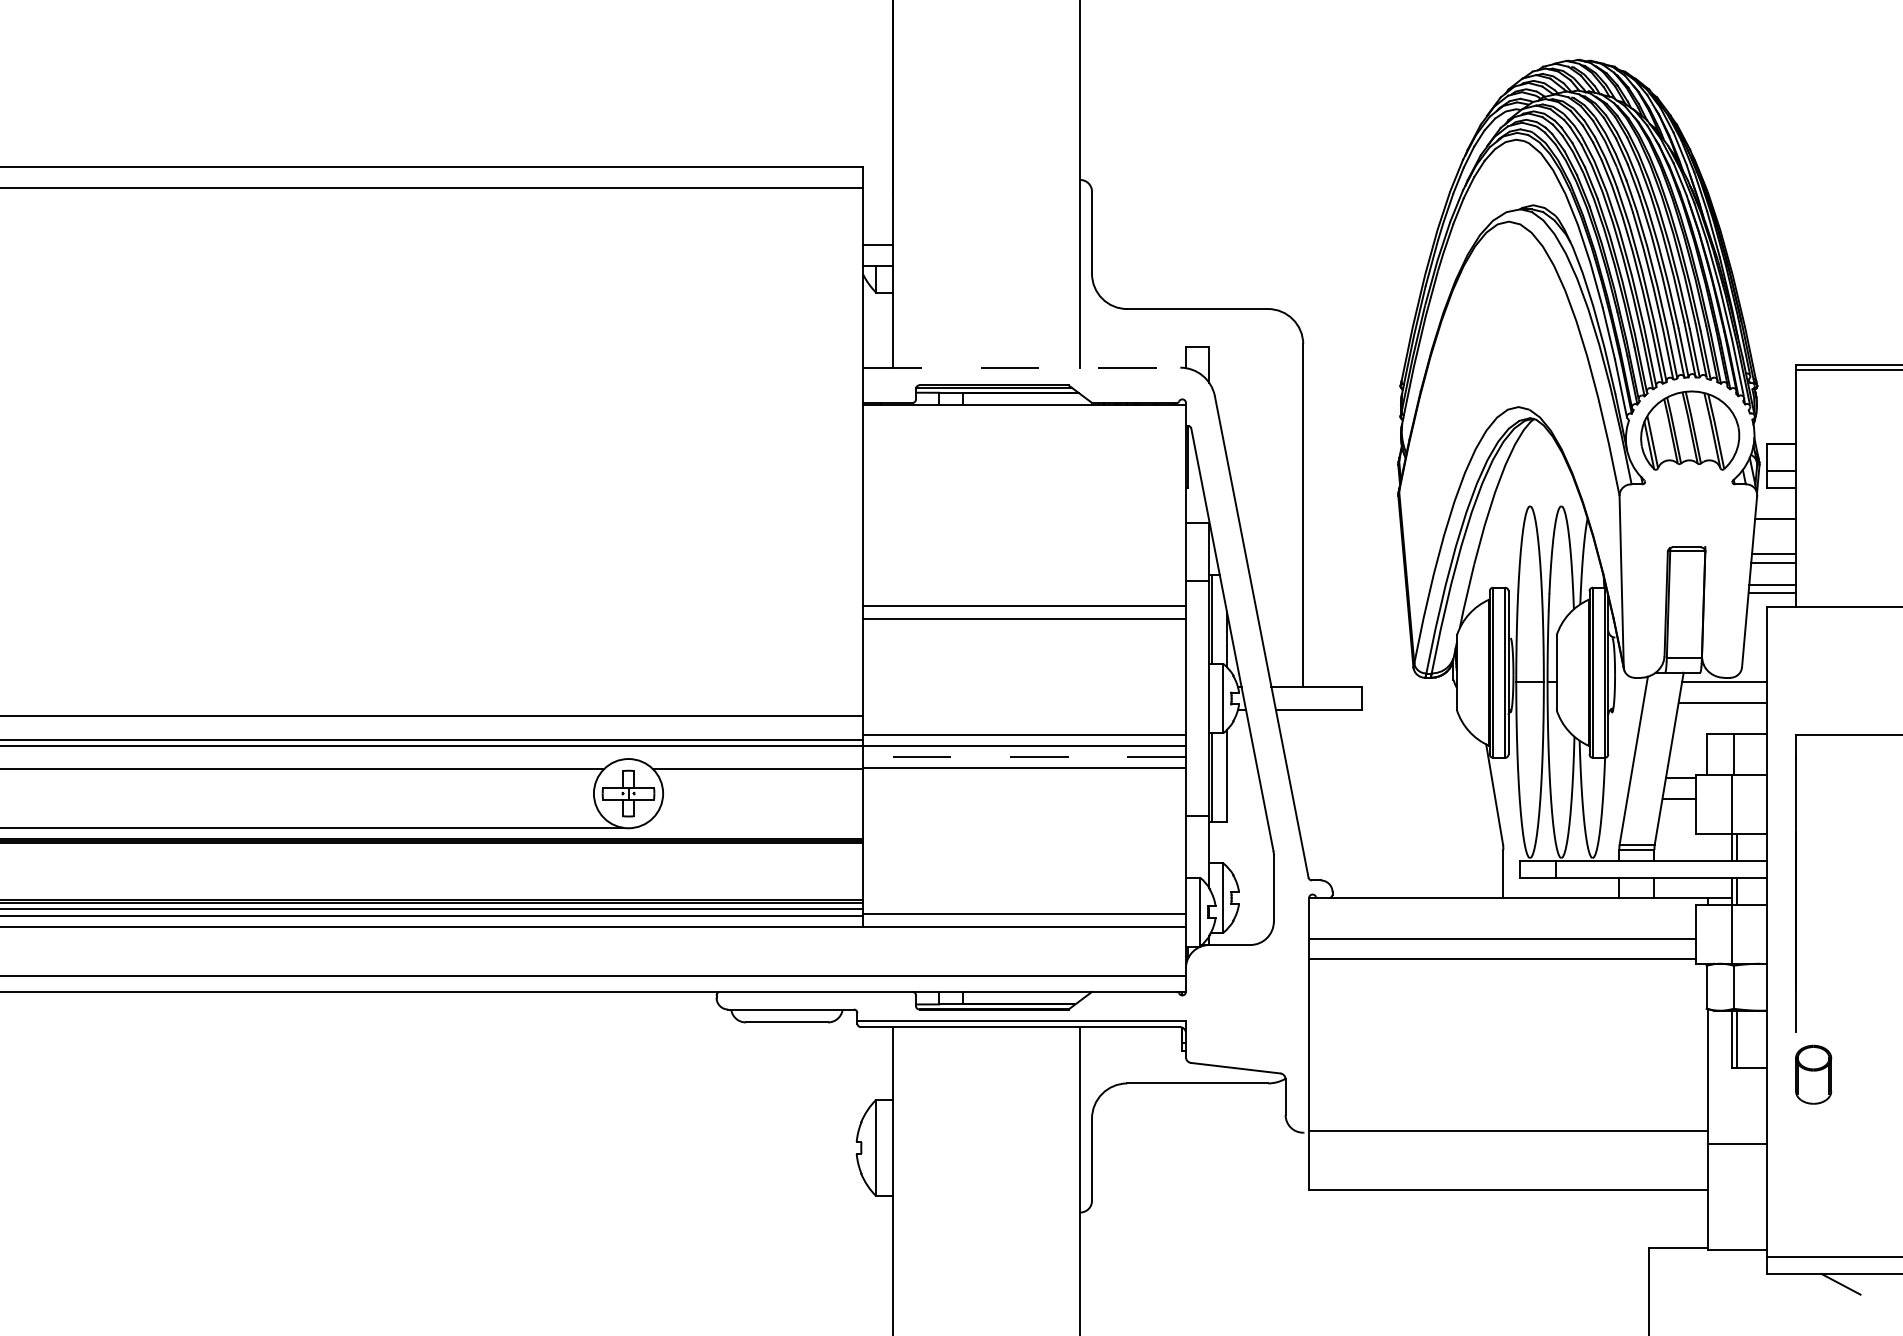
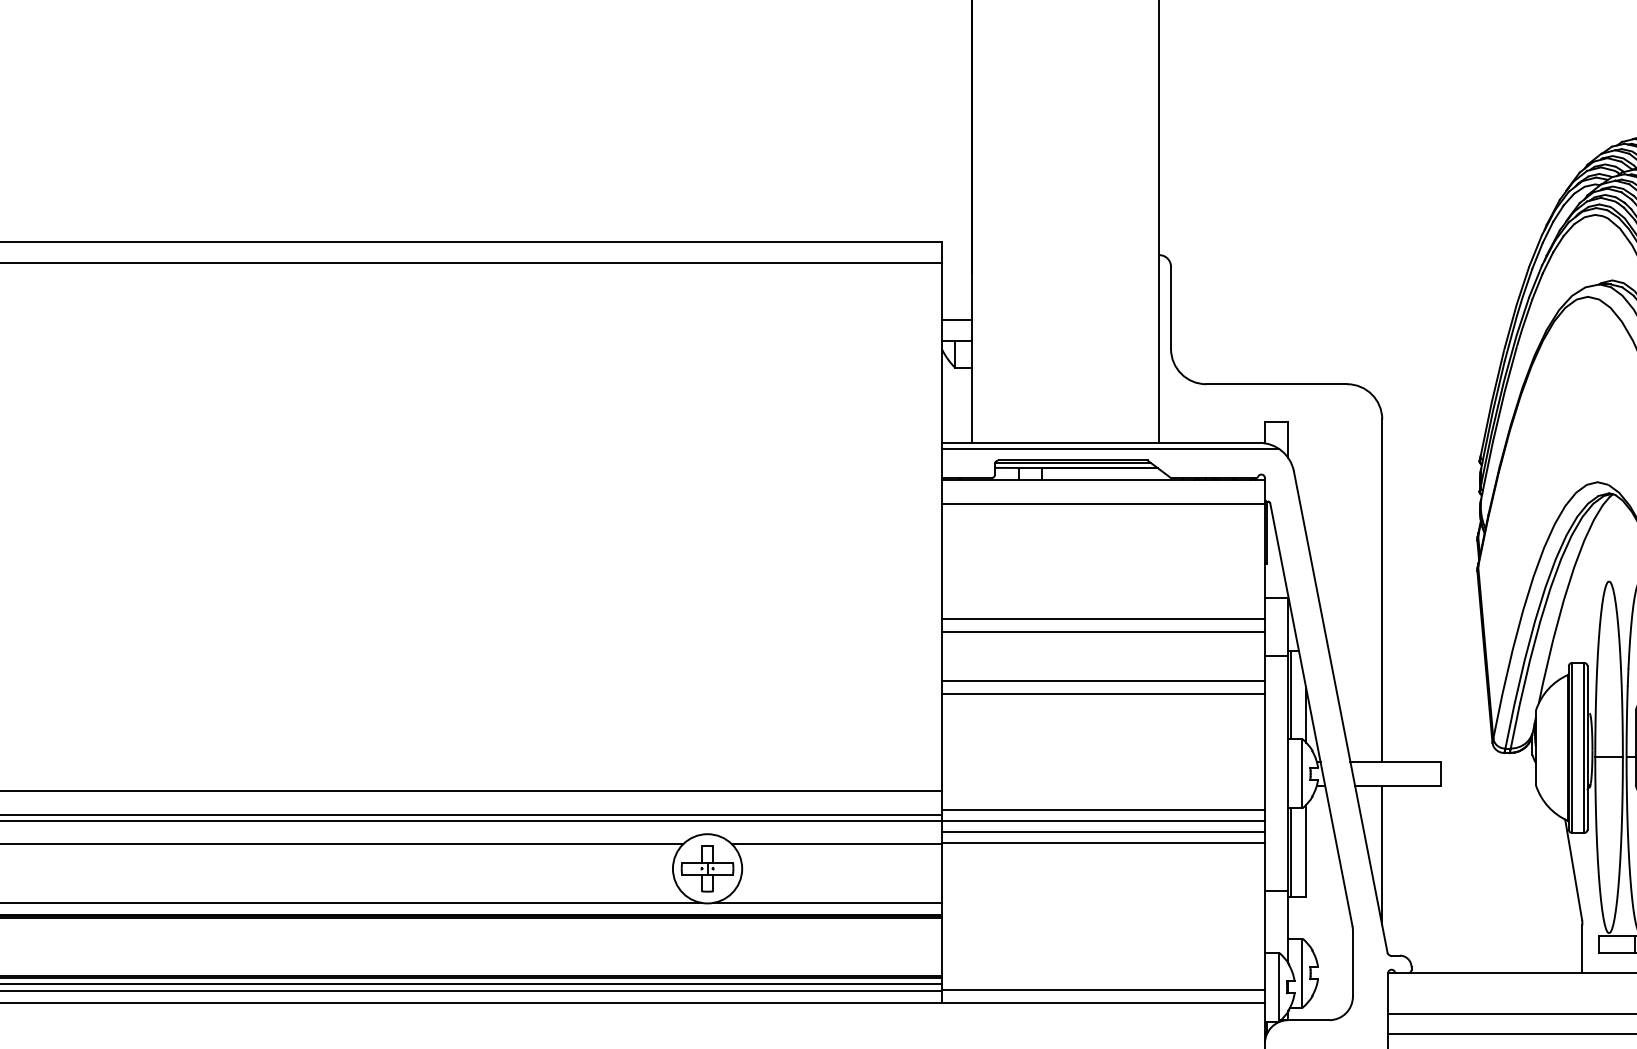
line: (1021, 367) -> (1100, 442), dashed -> solid
line: (1031, 373) -> (1110, 448), added
line: (1024, 428) -> (1103, 503), added
line: (1024, 543) -> (1103, 618), added
line: (1024, 556) -> (1103, 631), added
line: (1024, 757) -> (1103, 832), dashed -> solid
line: (1303, 780) -> (1382, 855), added
line: (748, 827) -> (827, 902), added

